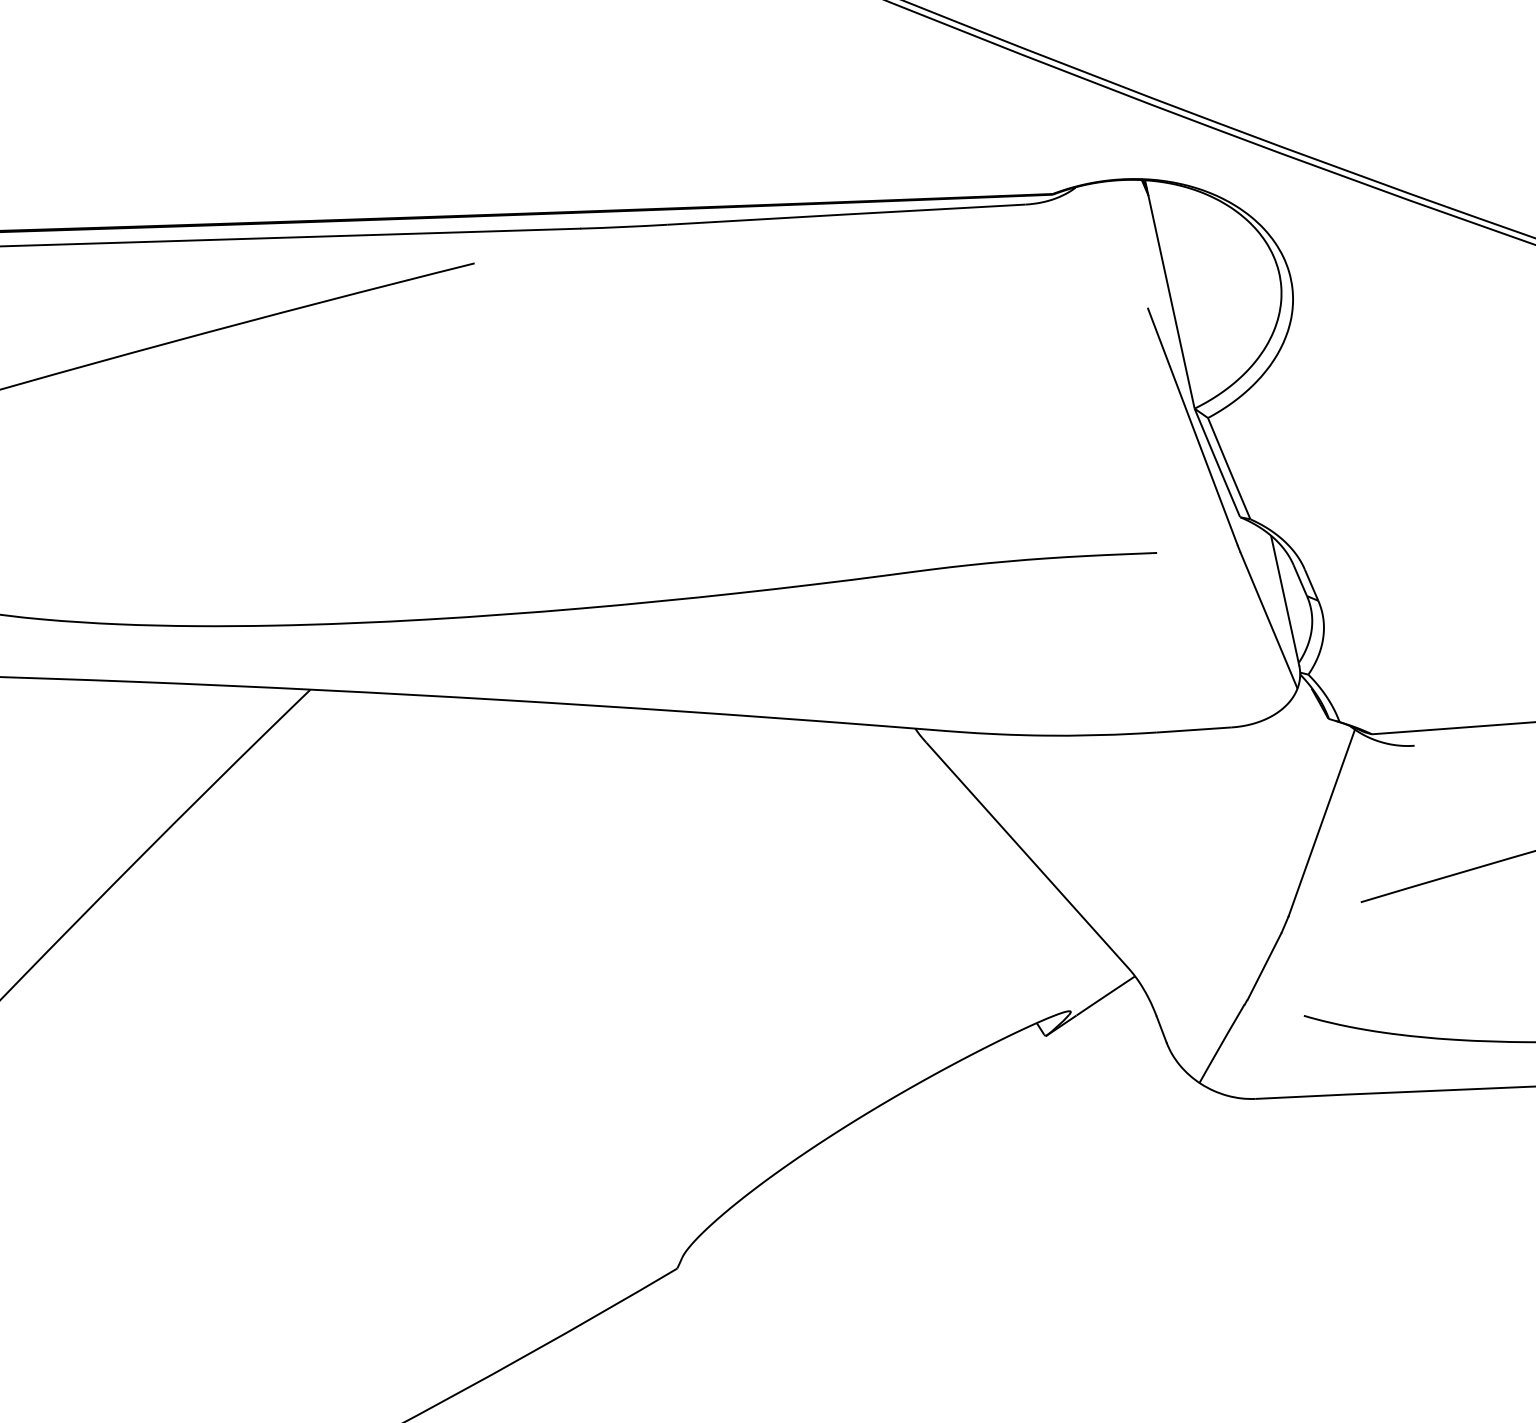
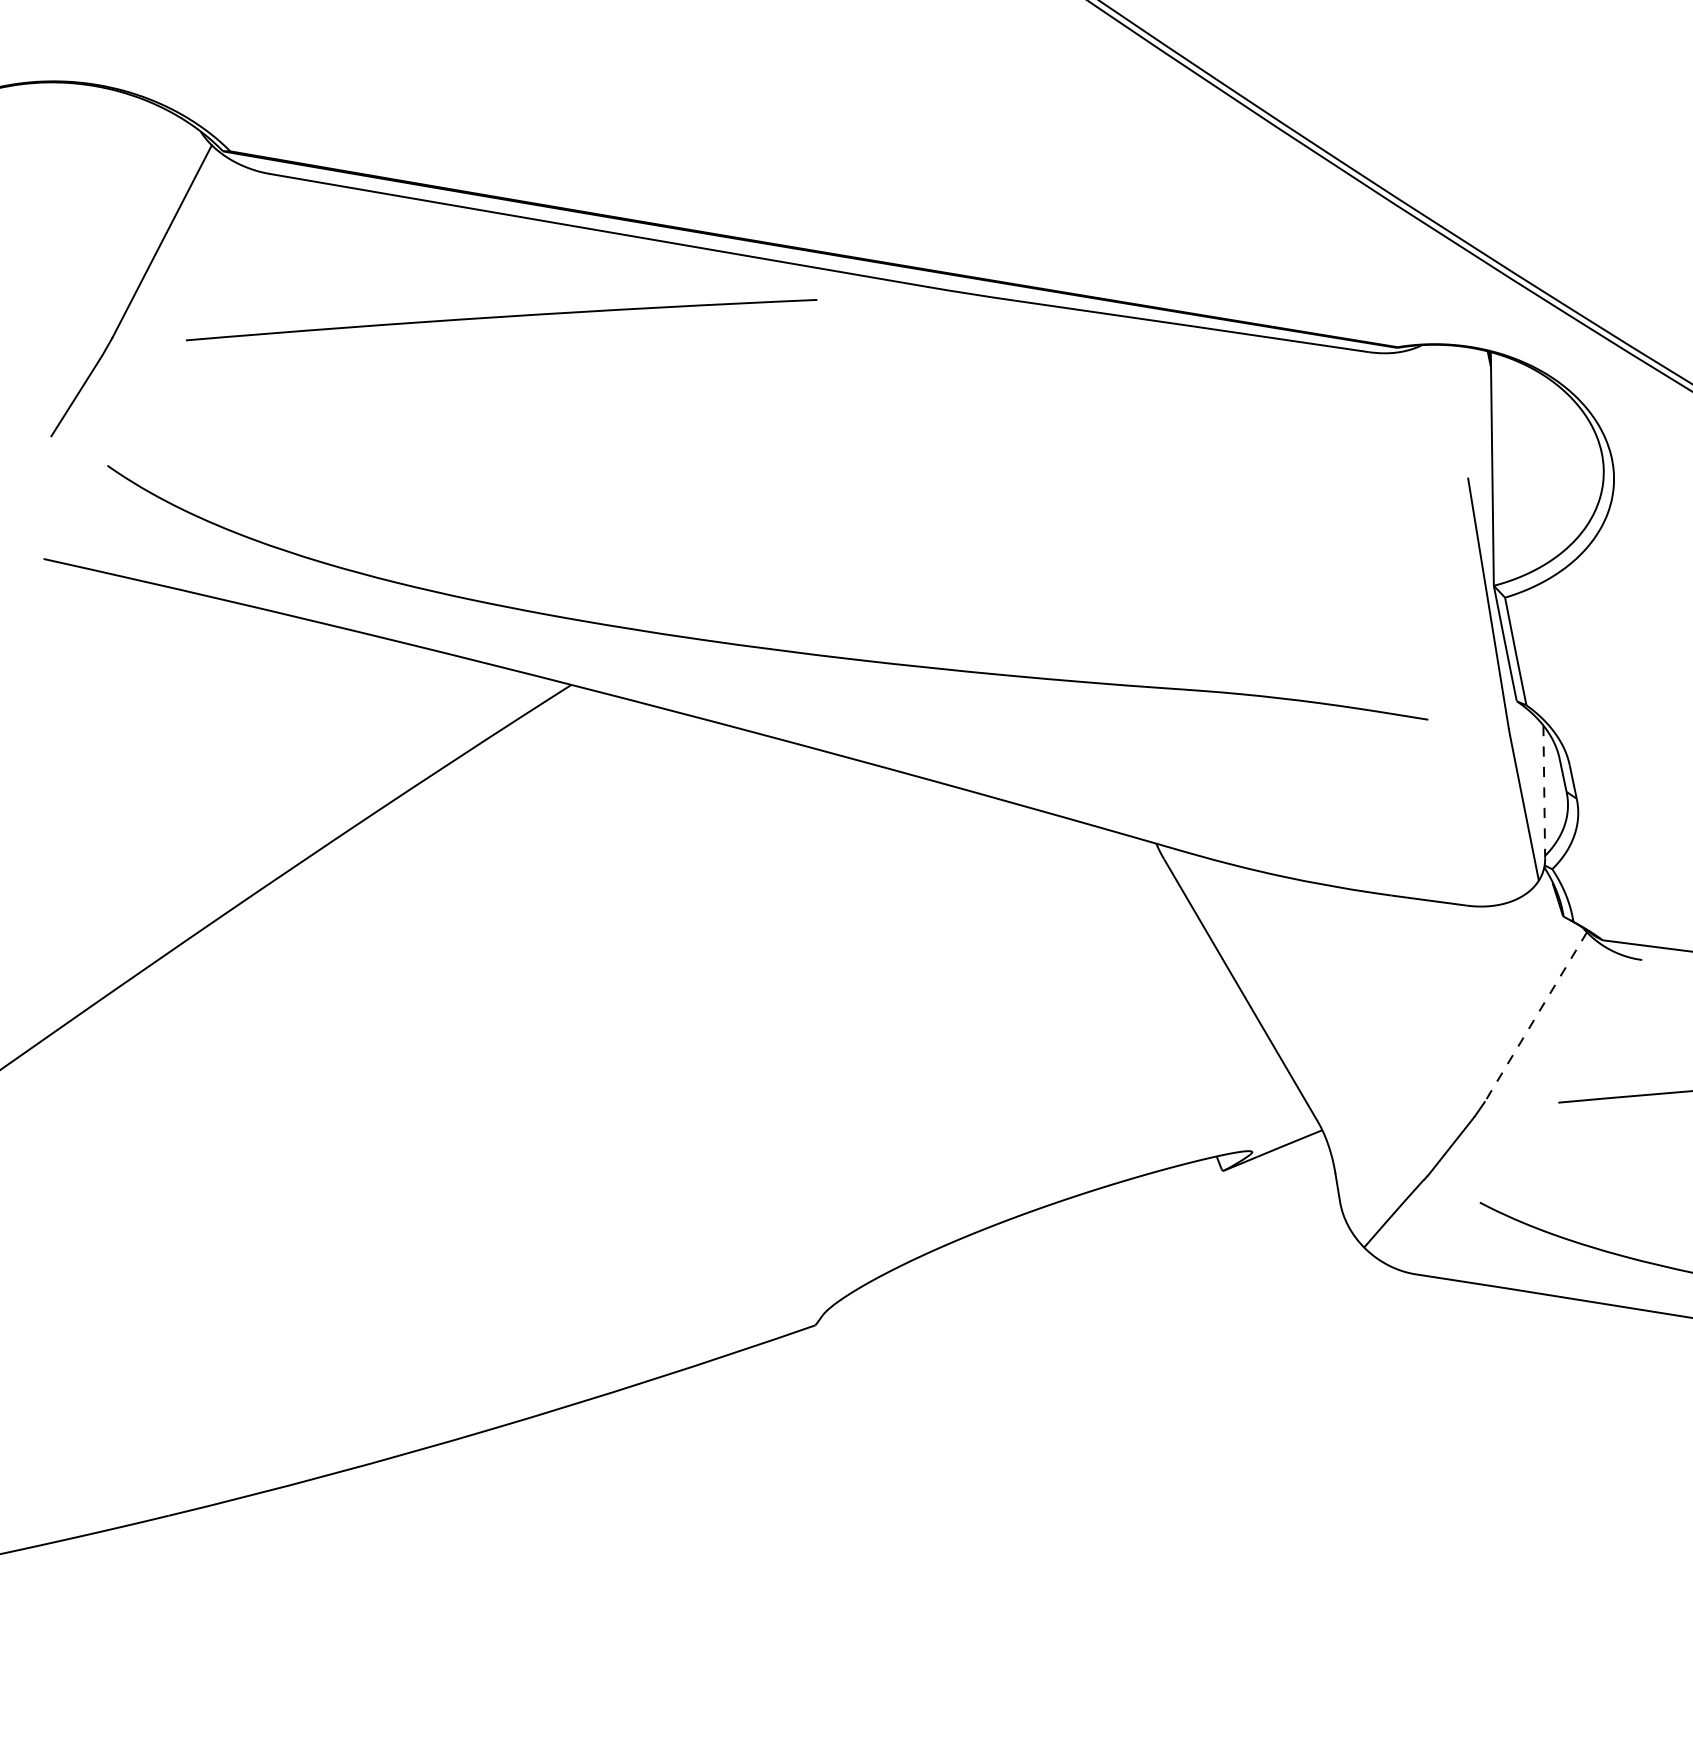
line: (1285, 601) -> (1544, 792), solid -> dashed
line: (1321, 823) -> (1535, 1017), solid -> dashed

